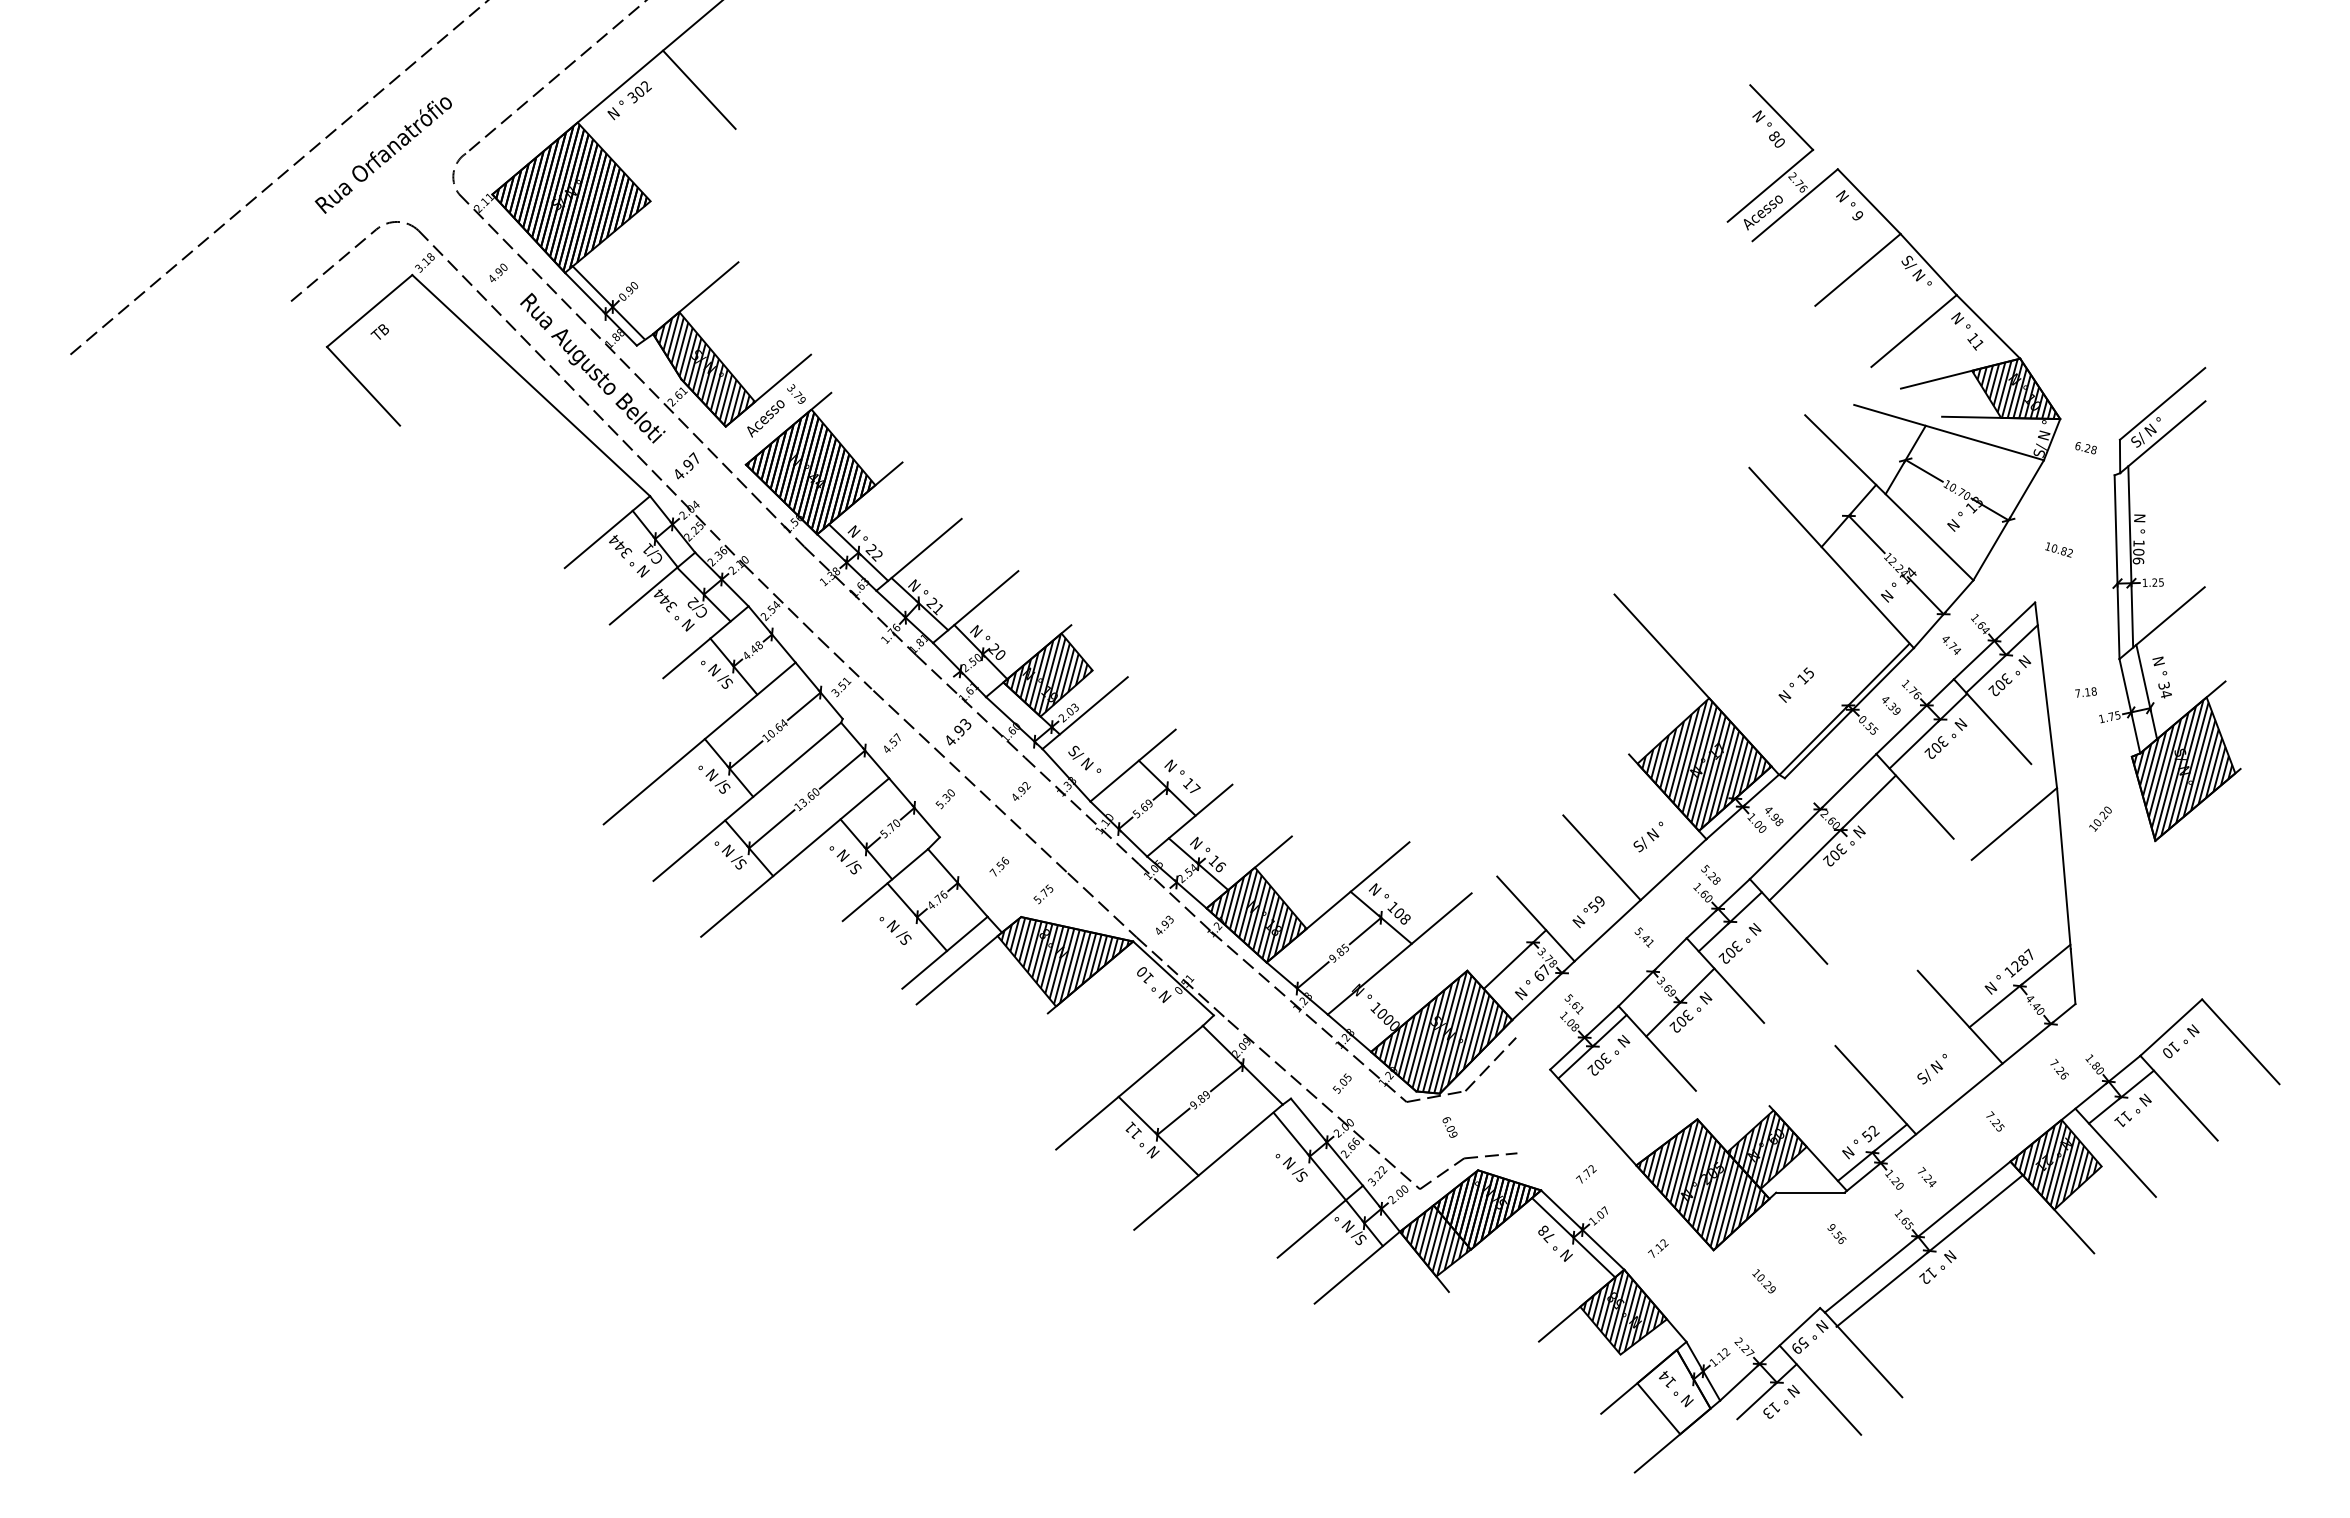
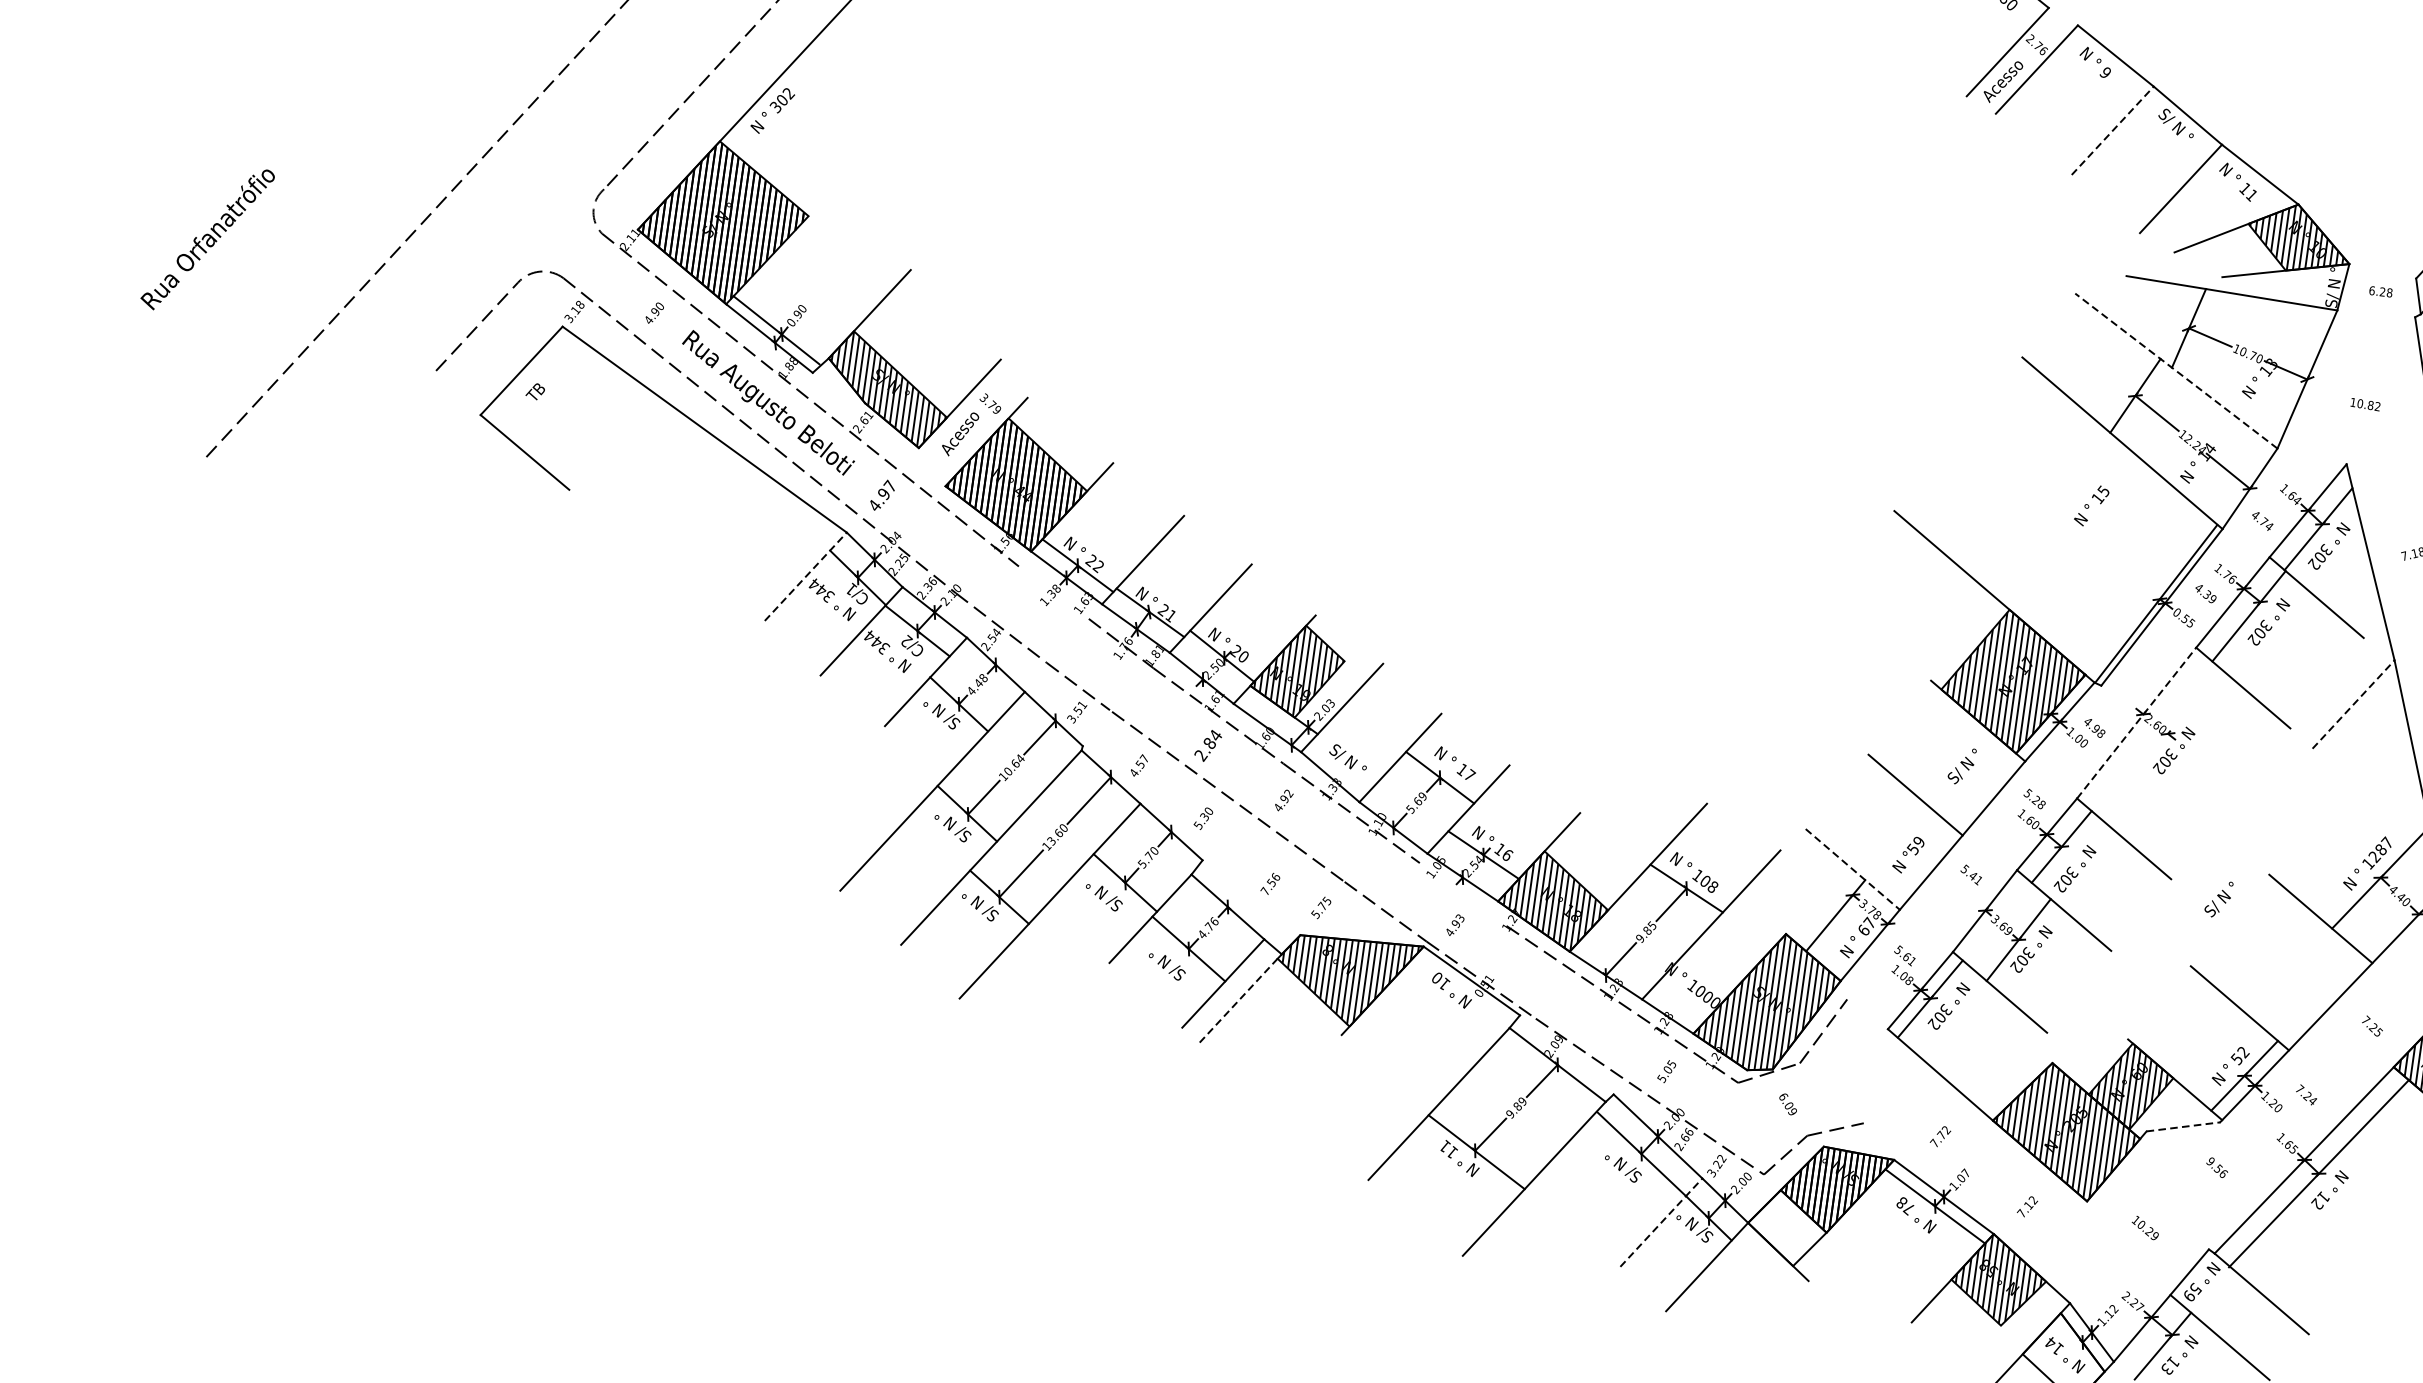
line: (699, 89) -> (846, 89), removed
text: (382, 155) -> (207, 240), moved
line: (1857, 269) -> (2112, 130), solid -> dashed
line: (1889, 497) -> (2176, 370), solid -> dashed
line: (607, 532) -> (805, 577), solid -> dashed
line: (833, 574) -> (1053, 592), removed
text: (1795, 684) -> (2090, 505), moved
text: (957, 732) -> (1207, 745), 4.93 -> 2.84
line: (1813, 816) -> (2137, 722), solid -> dashed
line: (2014, 824) -> (2353, 705), solid -> dashed
line: (1832, 837) -> (2160, 742), removed
line: (1175, 897) -> (1463, 893), removed
line: (1536, 919) -> (1853, 869), solid -> dashed
line: (959, 968) -> (1240, 998), solid -> dashed
text: (1931, 1069) -> (2218, 900), moved
line: (1810, 1192) -> (2183, 1126), solid -> dashed
line: (1320, 1221) -> (1661, 1222), solid -> dashed
hatch: (1435, 1240) -> (1787, 1227), removed

